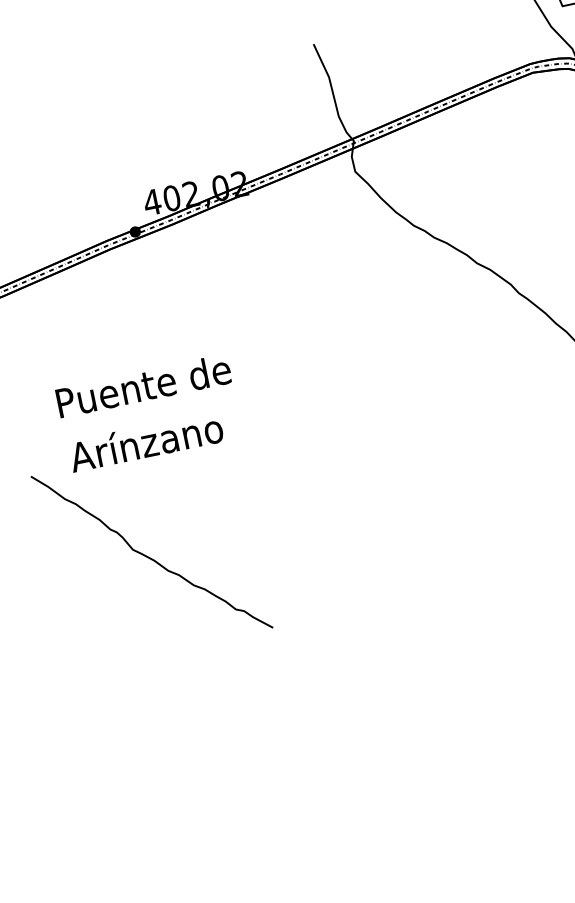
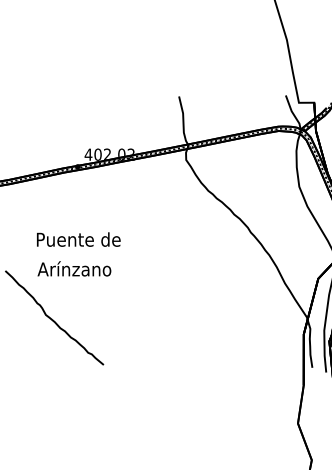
text: (143, 385) -> (78, 239), moved
text: (145, 441) -> (74, 268), moved

